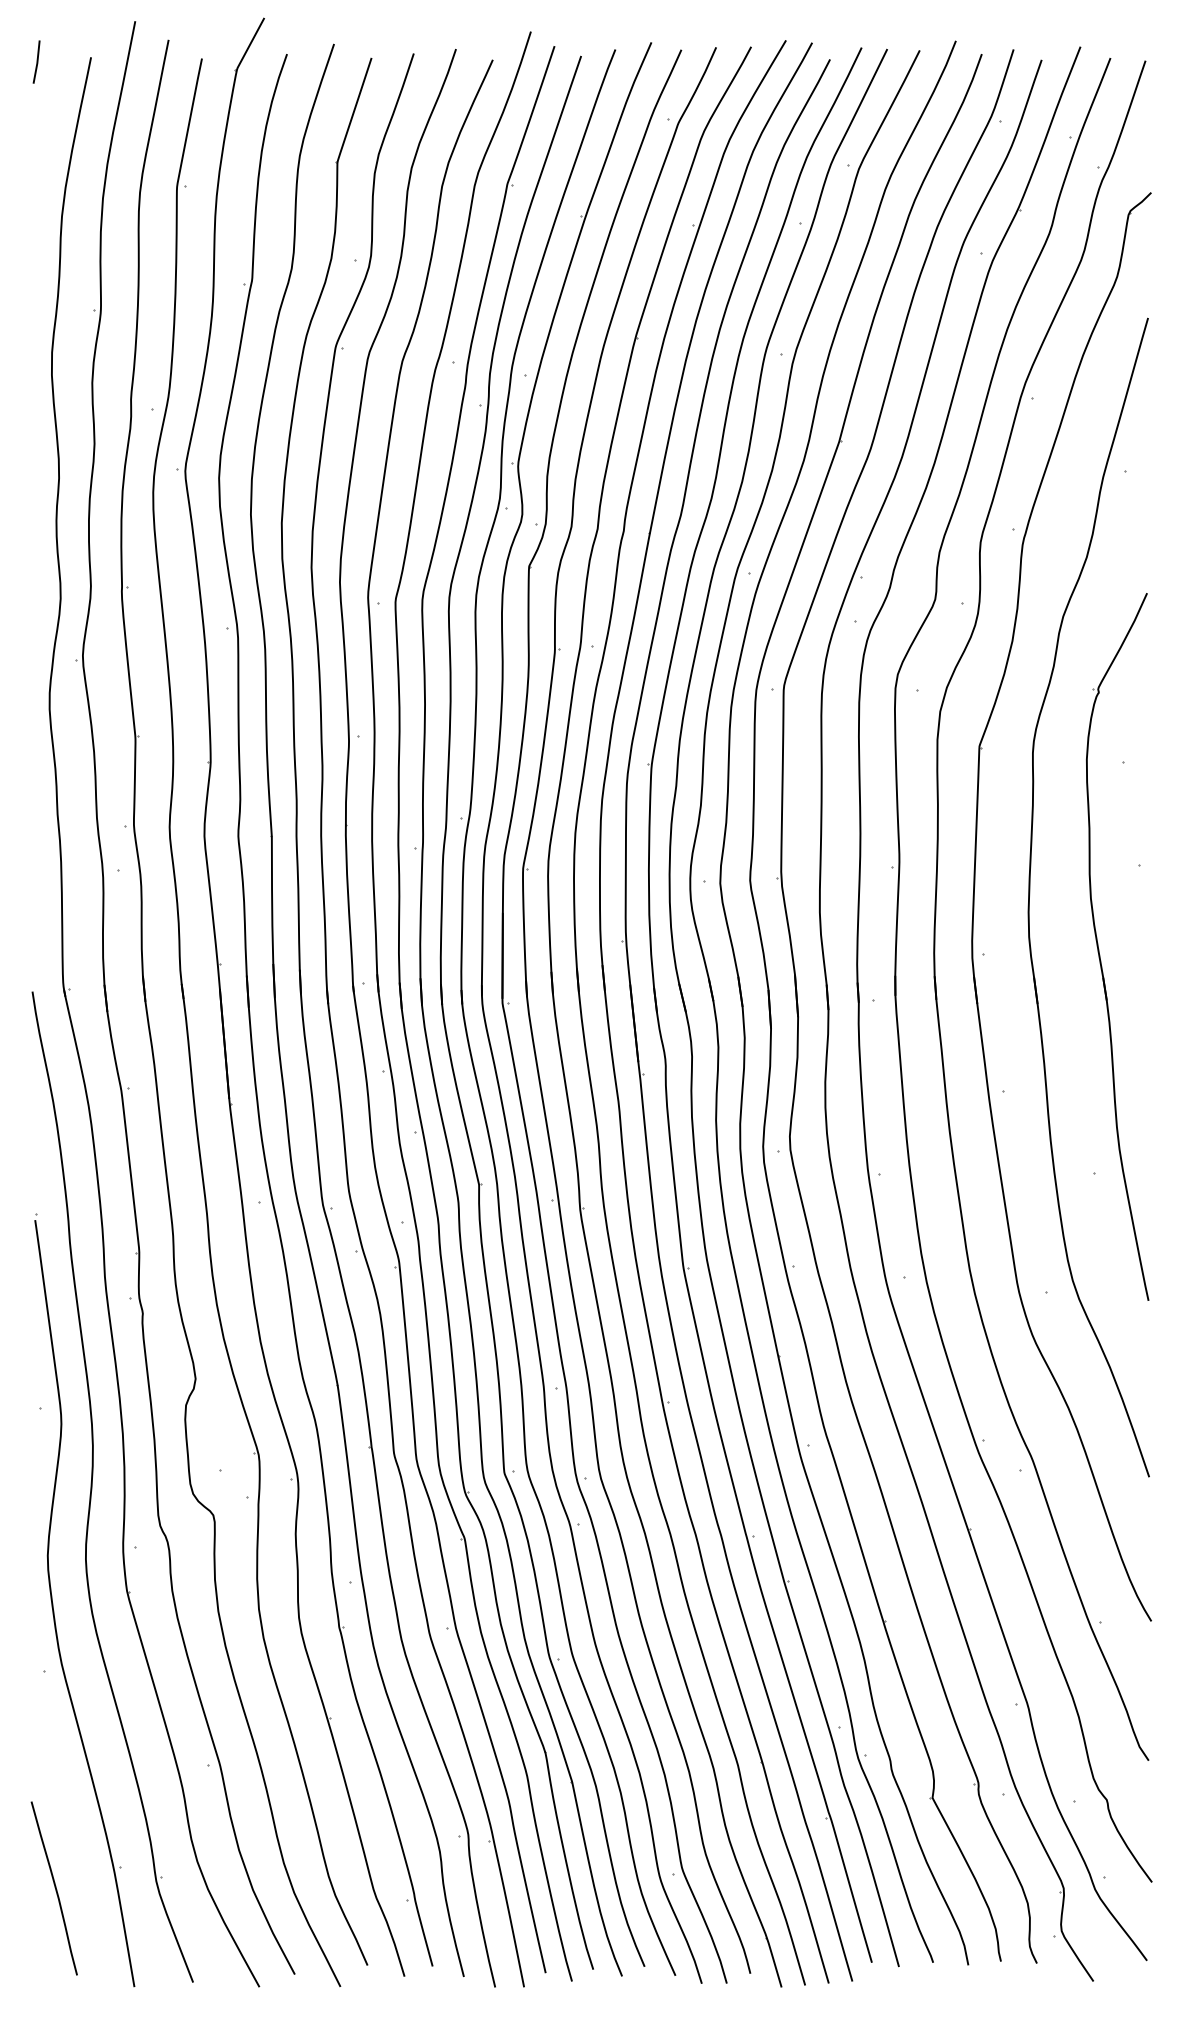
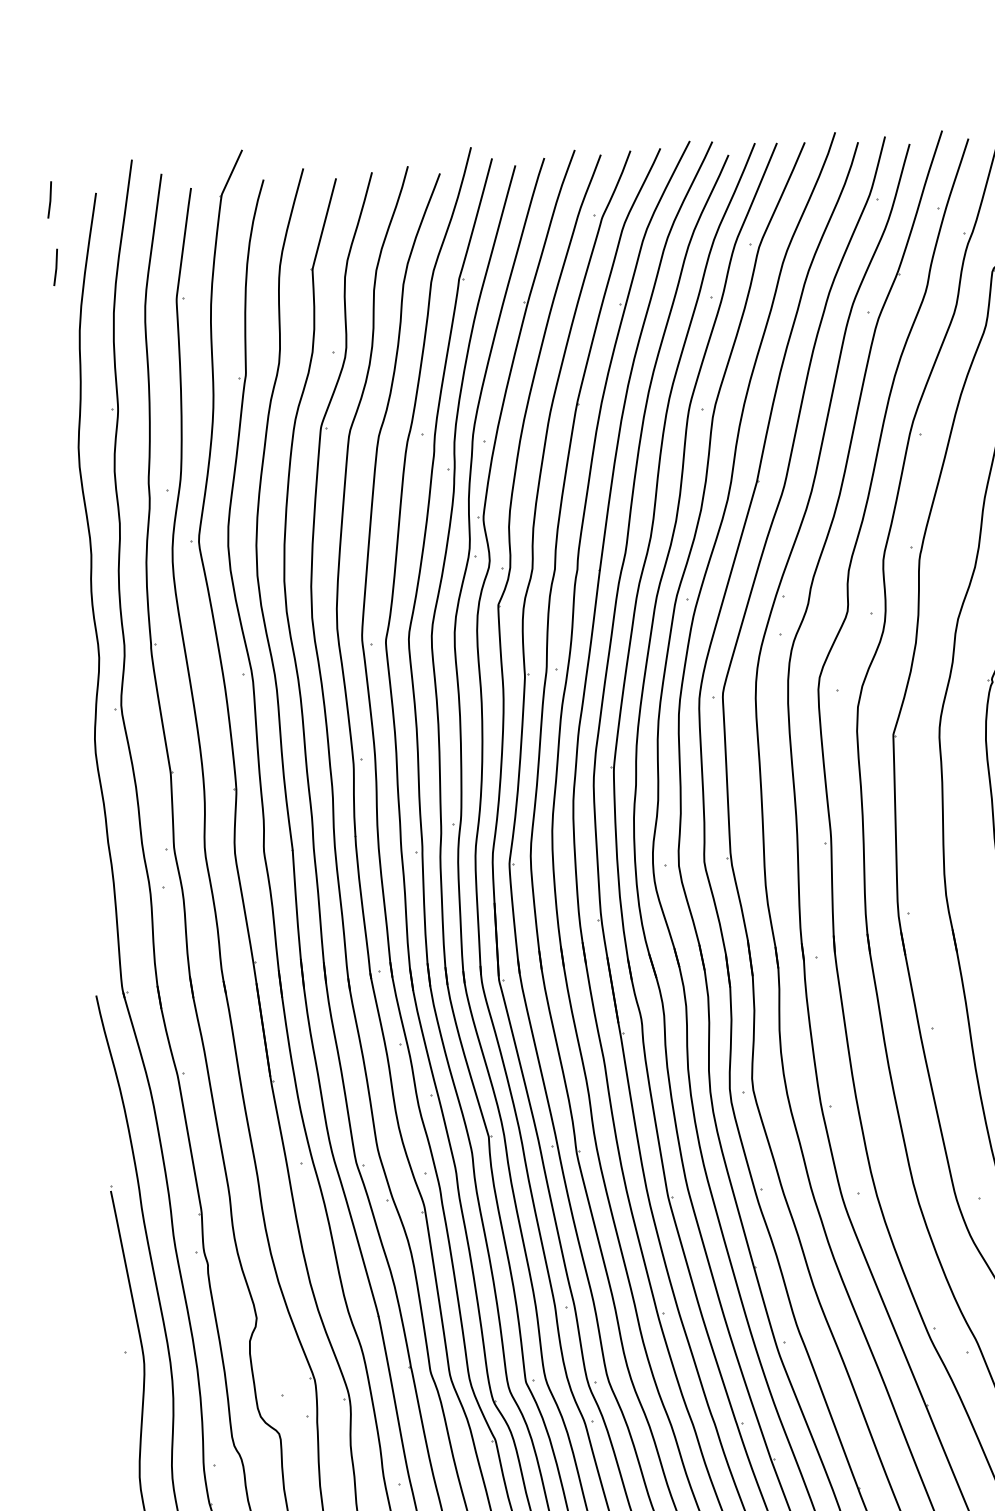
line: (38, 140) -> (55, 266), added

